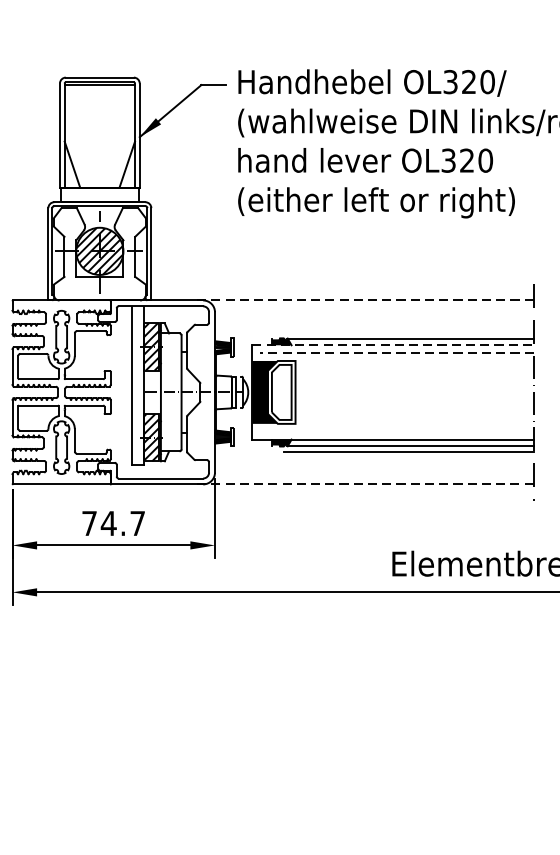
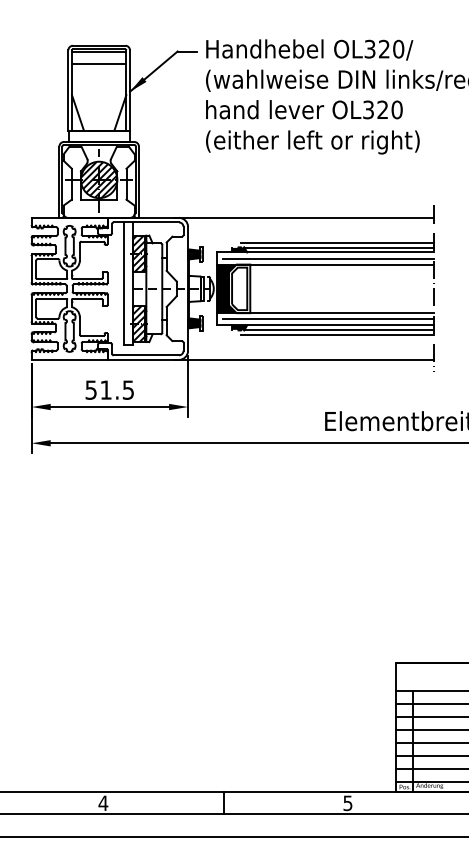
line: (100, 100) -> (99, 63), added
line: (365, 299) -> (304, 217), dashed -> solid
line: (408, 333) -> (337, 243), added
line: (392, 345) -> (325, 252), dashed -> solid
line: (396, 353) -> (328, 258), dashed -> solid
line: (392, 360) -> (325, 264), added
line: (392, 424) -> (325, 313), added
line: (396, 432) -> (328, 319), added
line: (365, 483) -> (304, 359), dashed -> solid
text: (113, 522) -> (109, 389), 74.7 -> 51.5

